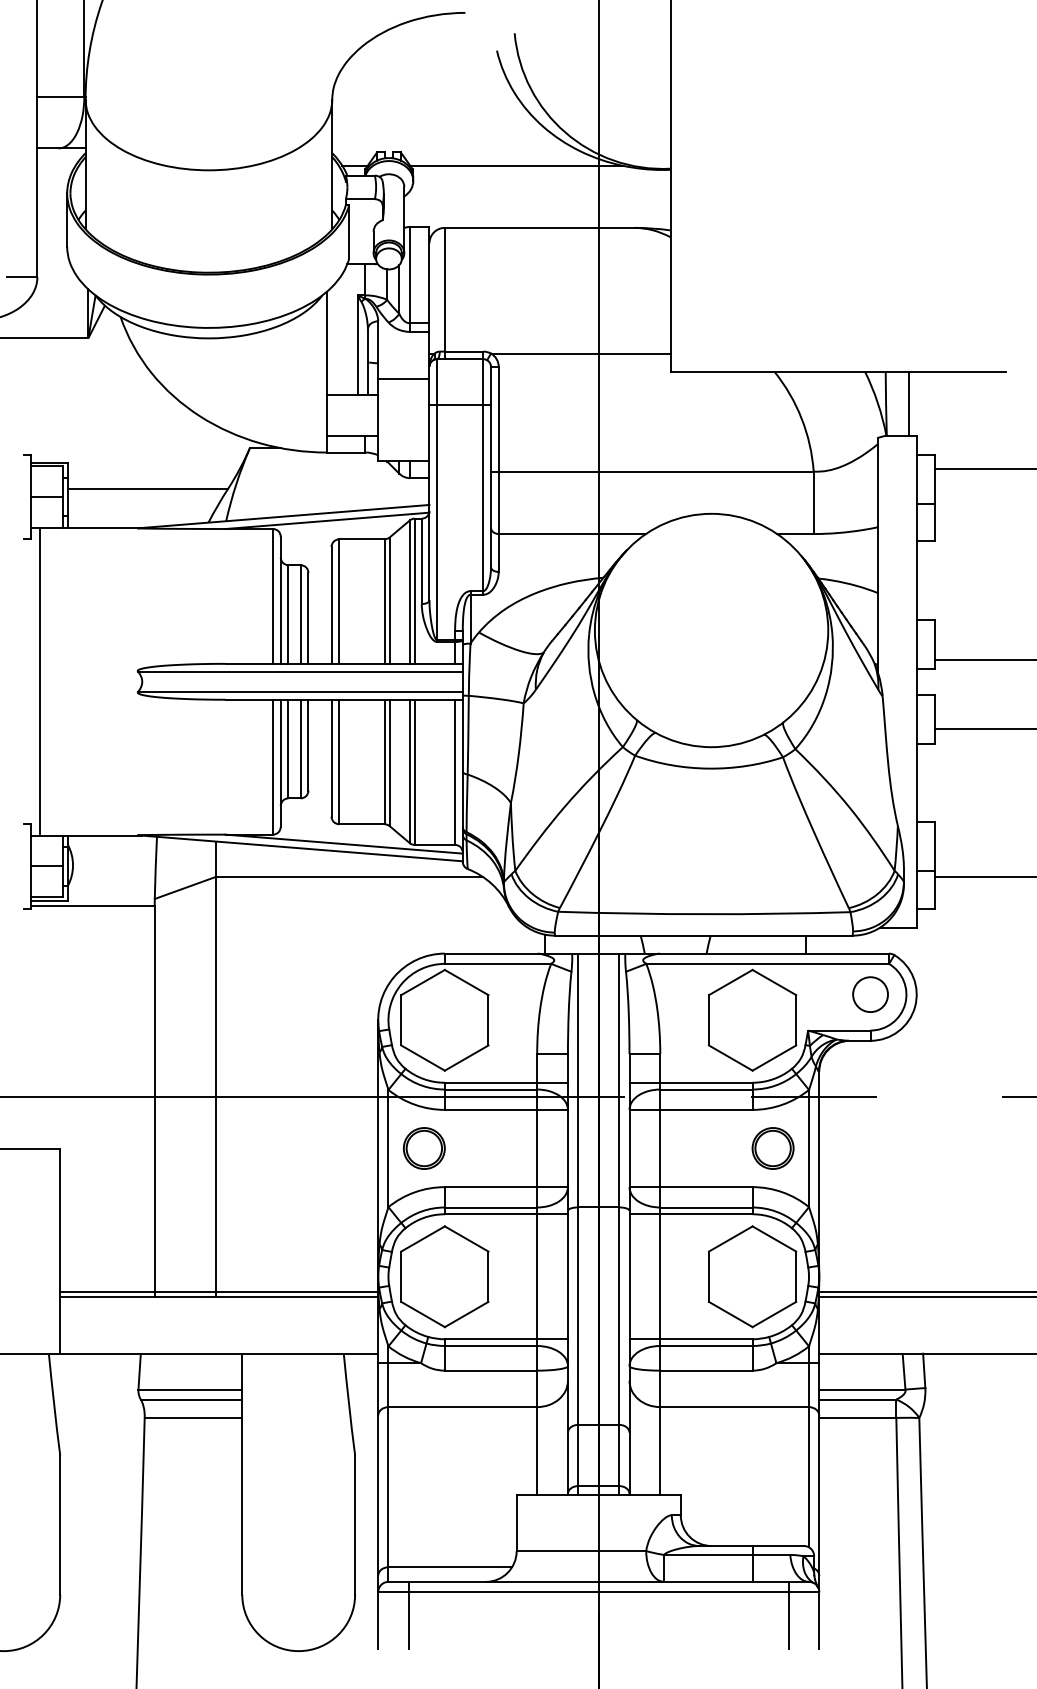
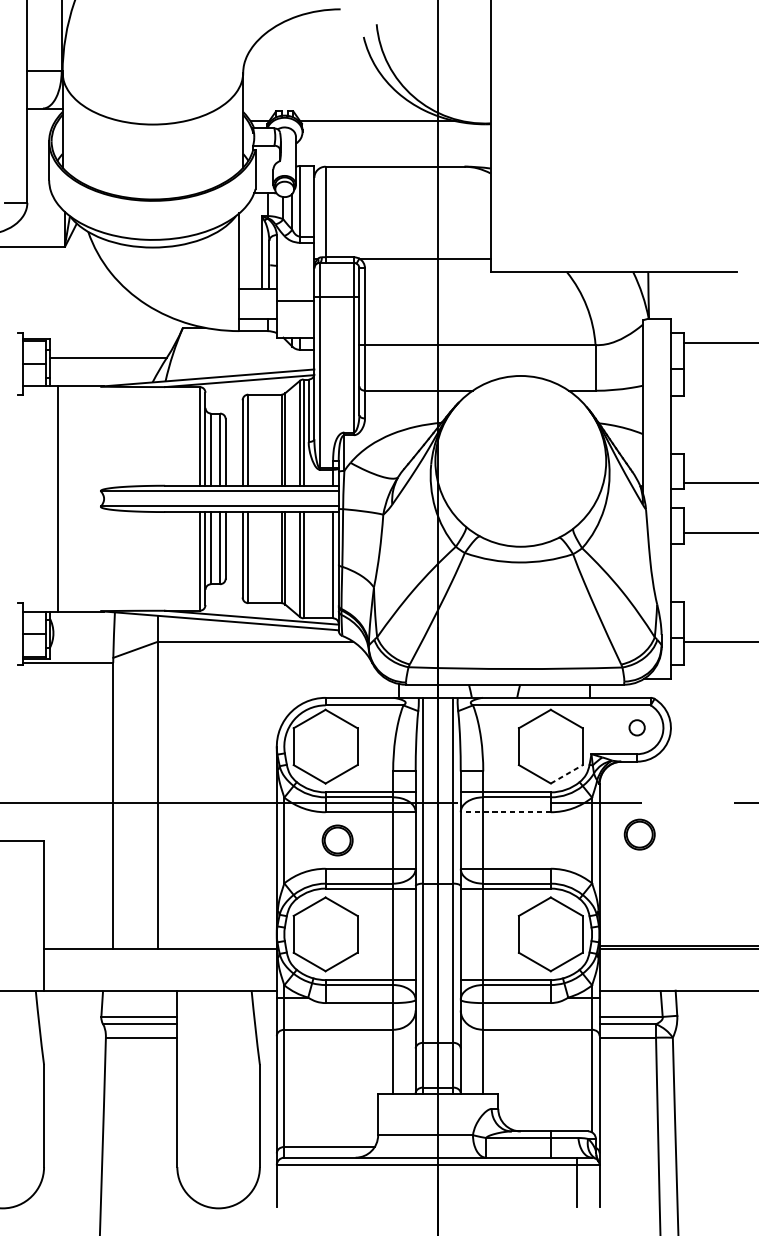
line: (403, 378) -> (295, 301), moved
line: (908, 403) -> (664, 295), removed
line: (39, 681) -> (57, 498), moved
circle: (870, 994) -> (637, 727), size x0.6
line: (774, 1057) -> (566, 773), solid -> dashed
line: (691, 1109) -> (506, 811), solid -> dashed
part: (424, 1148) -> (337, 840), moved
part: (772, 1148) -> (639, 834), moved
line: (219, 1292) -> (160, 945), removed
line: (408, 1614) -> (298, 1181), removed

